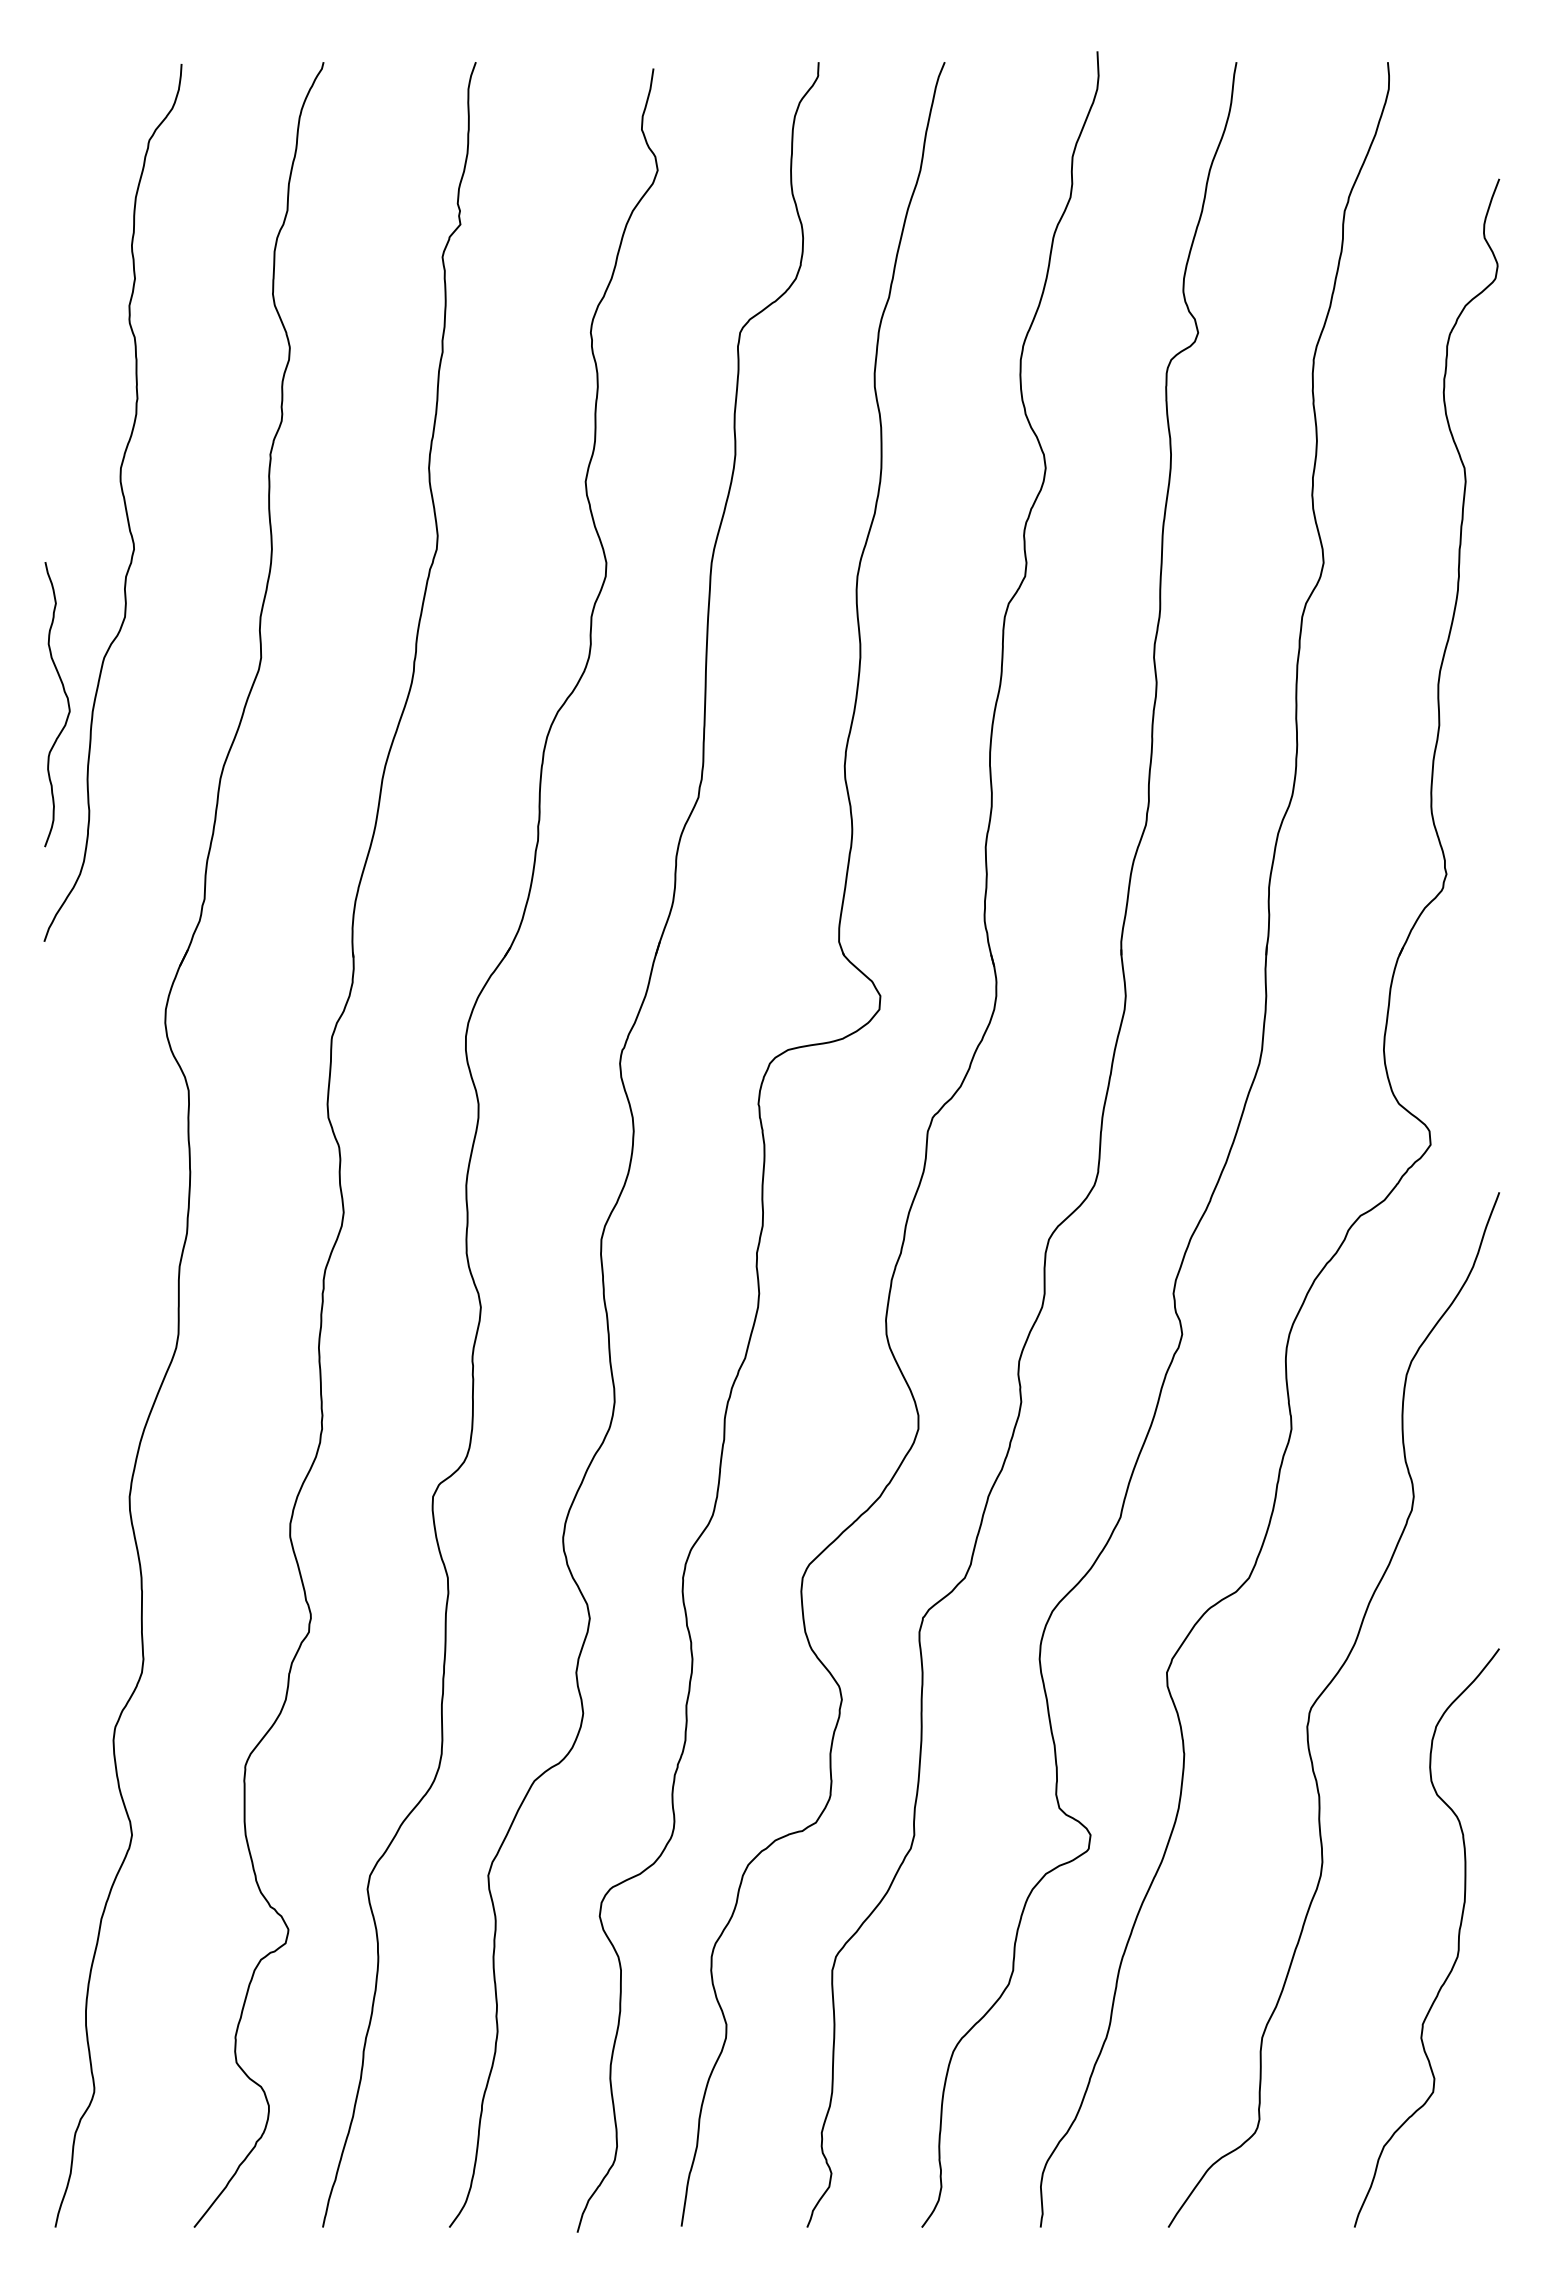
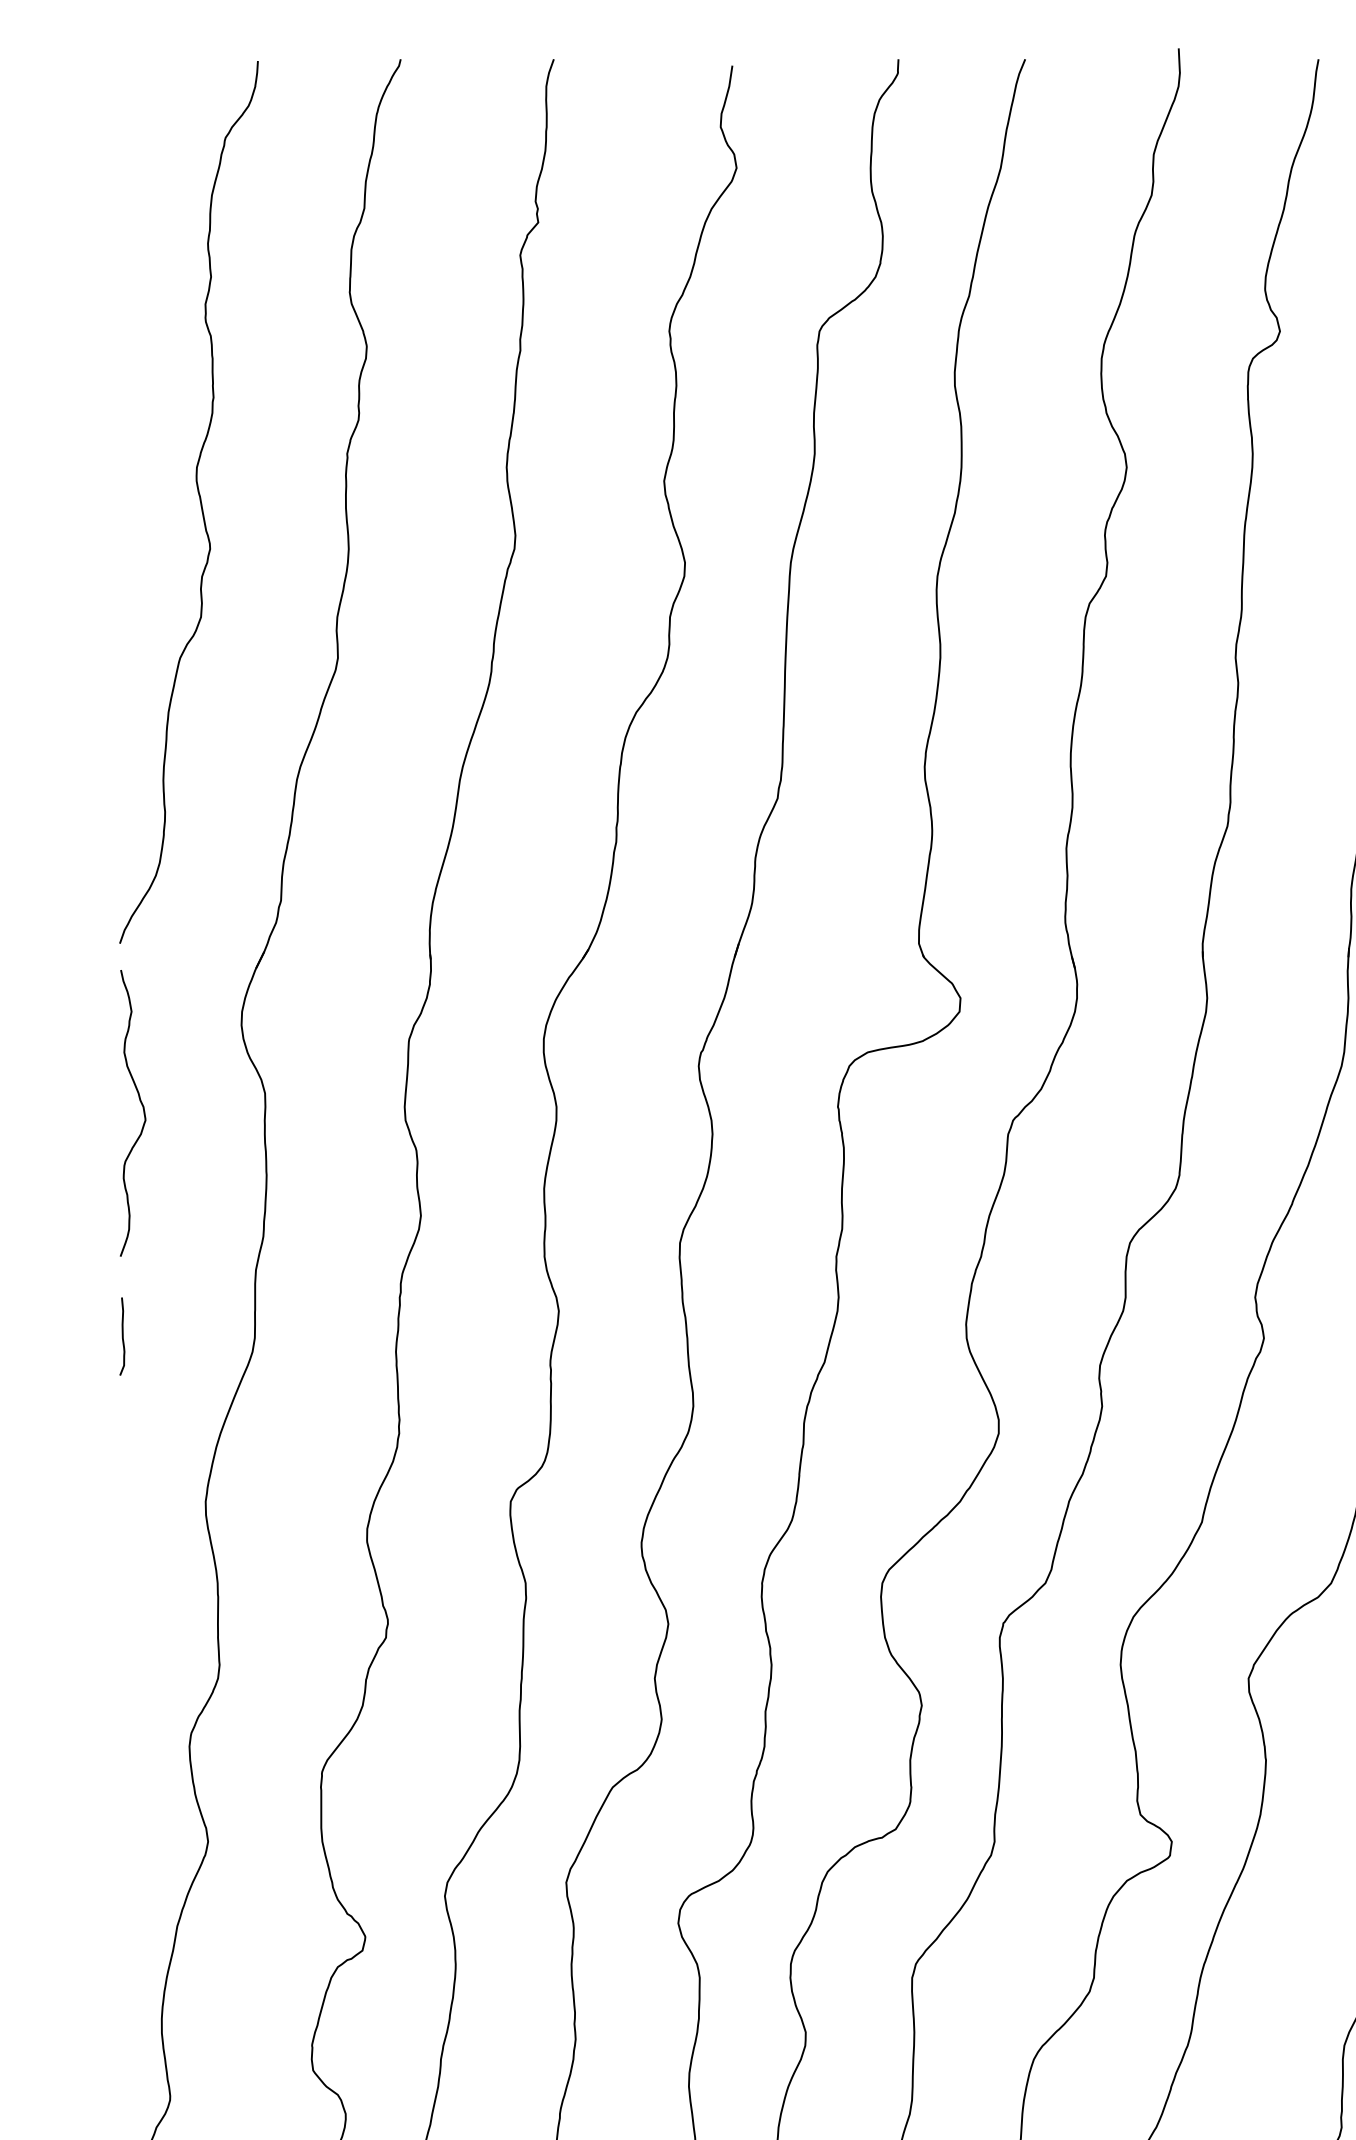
curve: (67, 704) -> (143, 1113), moved
curve: (46, 1332) -> (122, 1336), added

